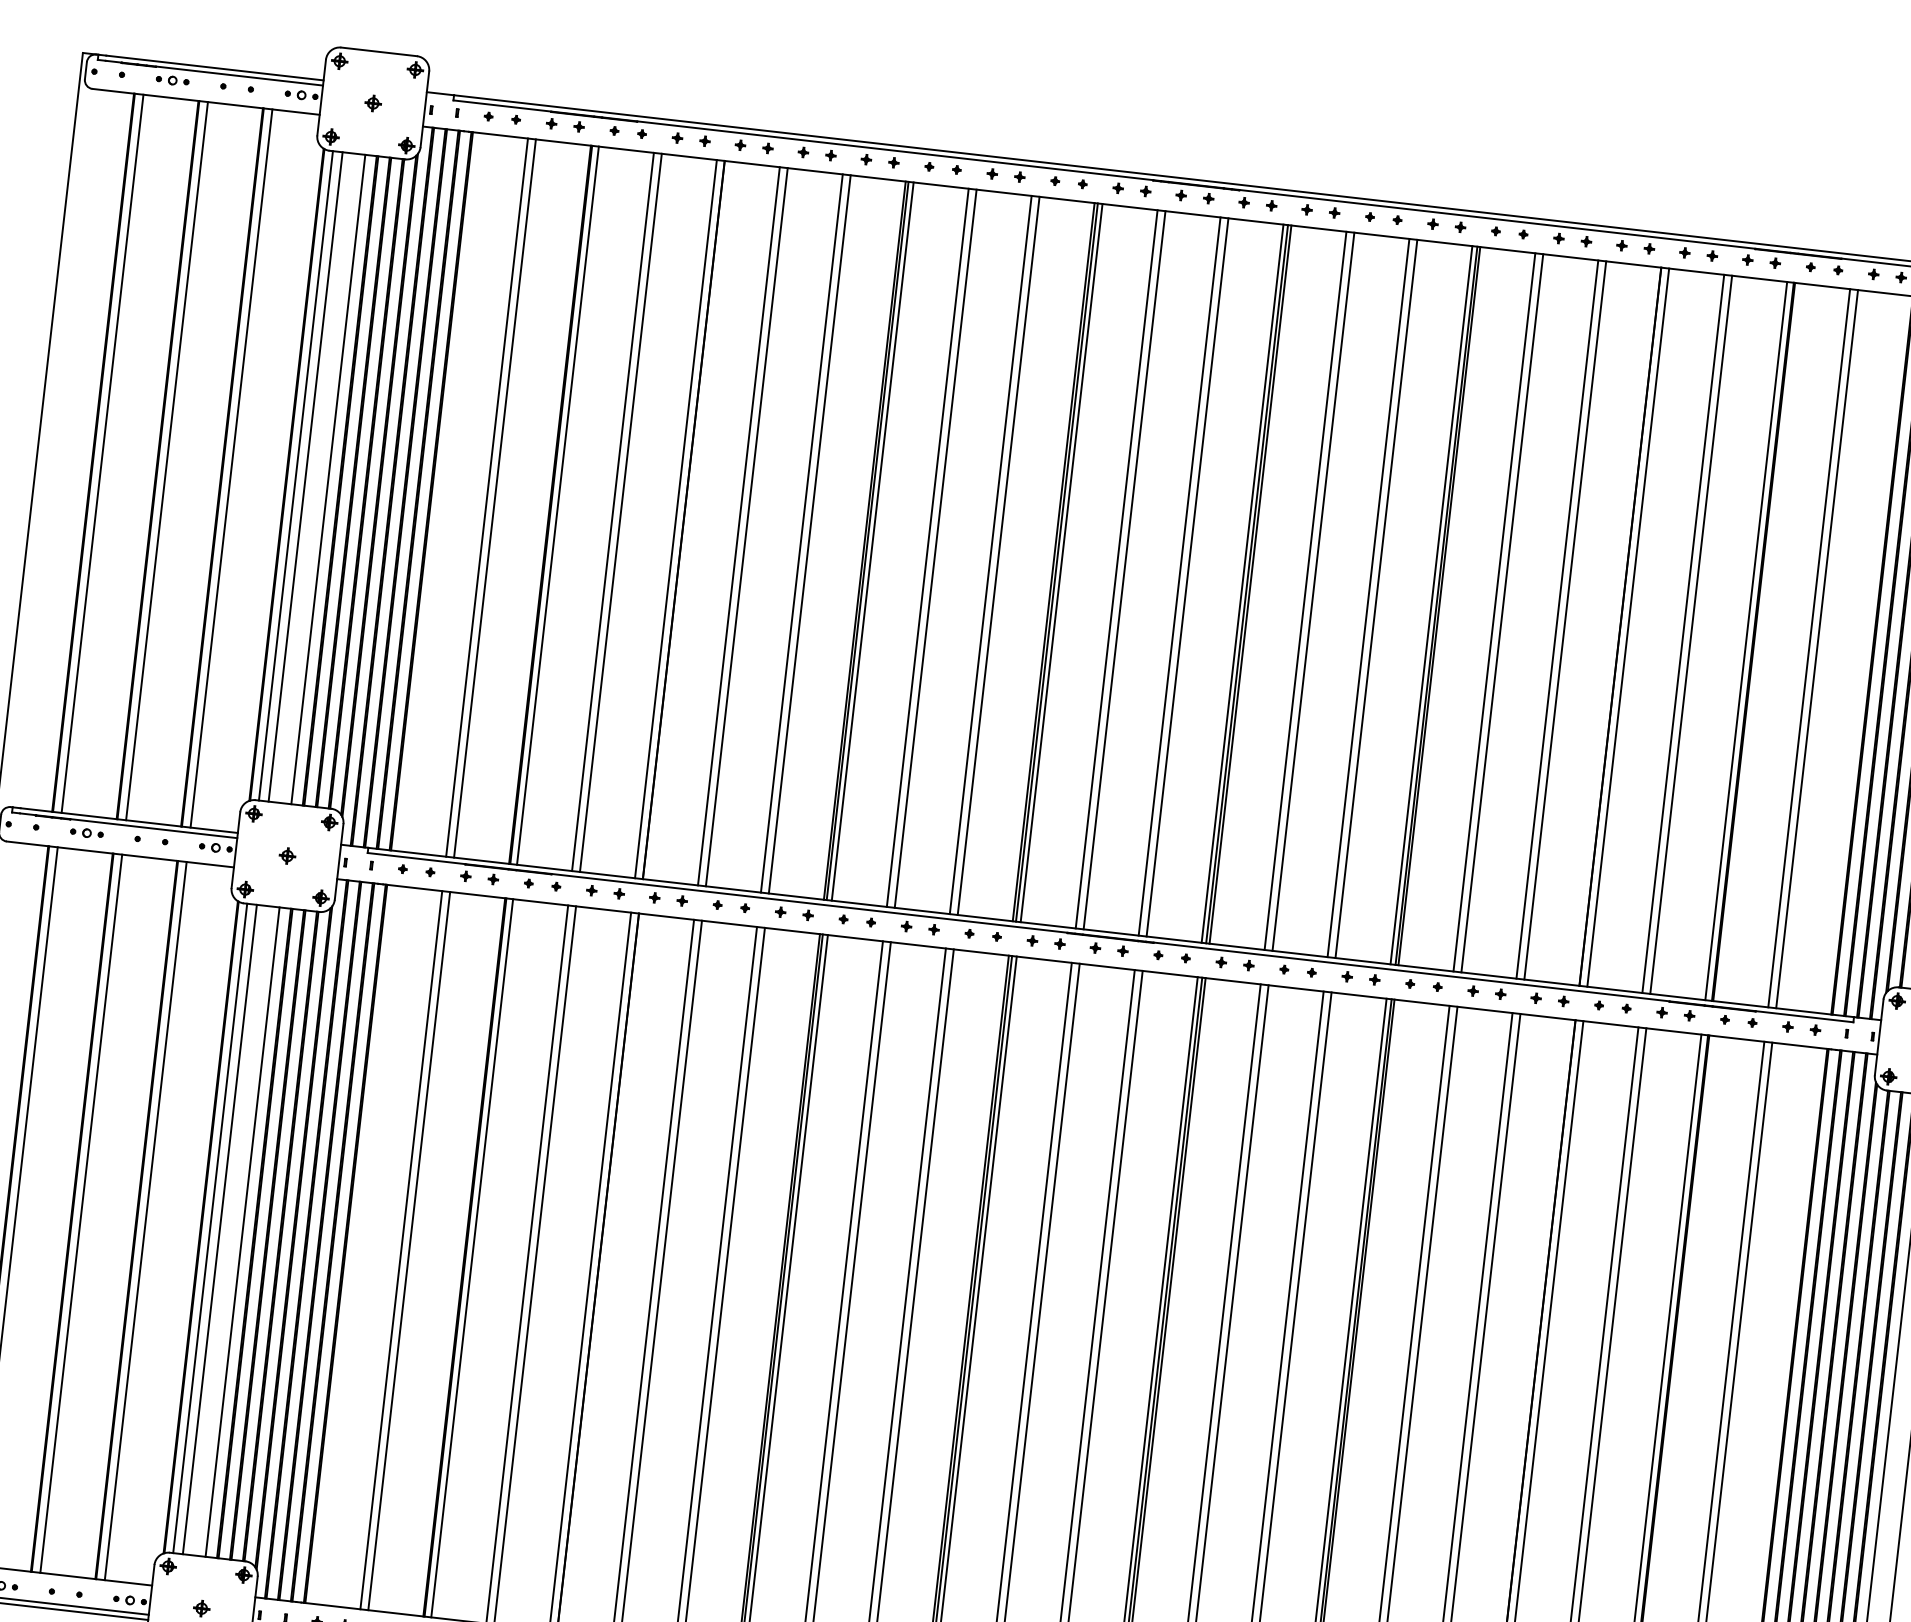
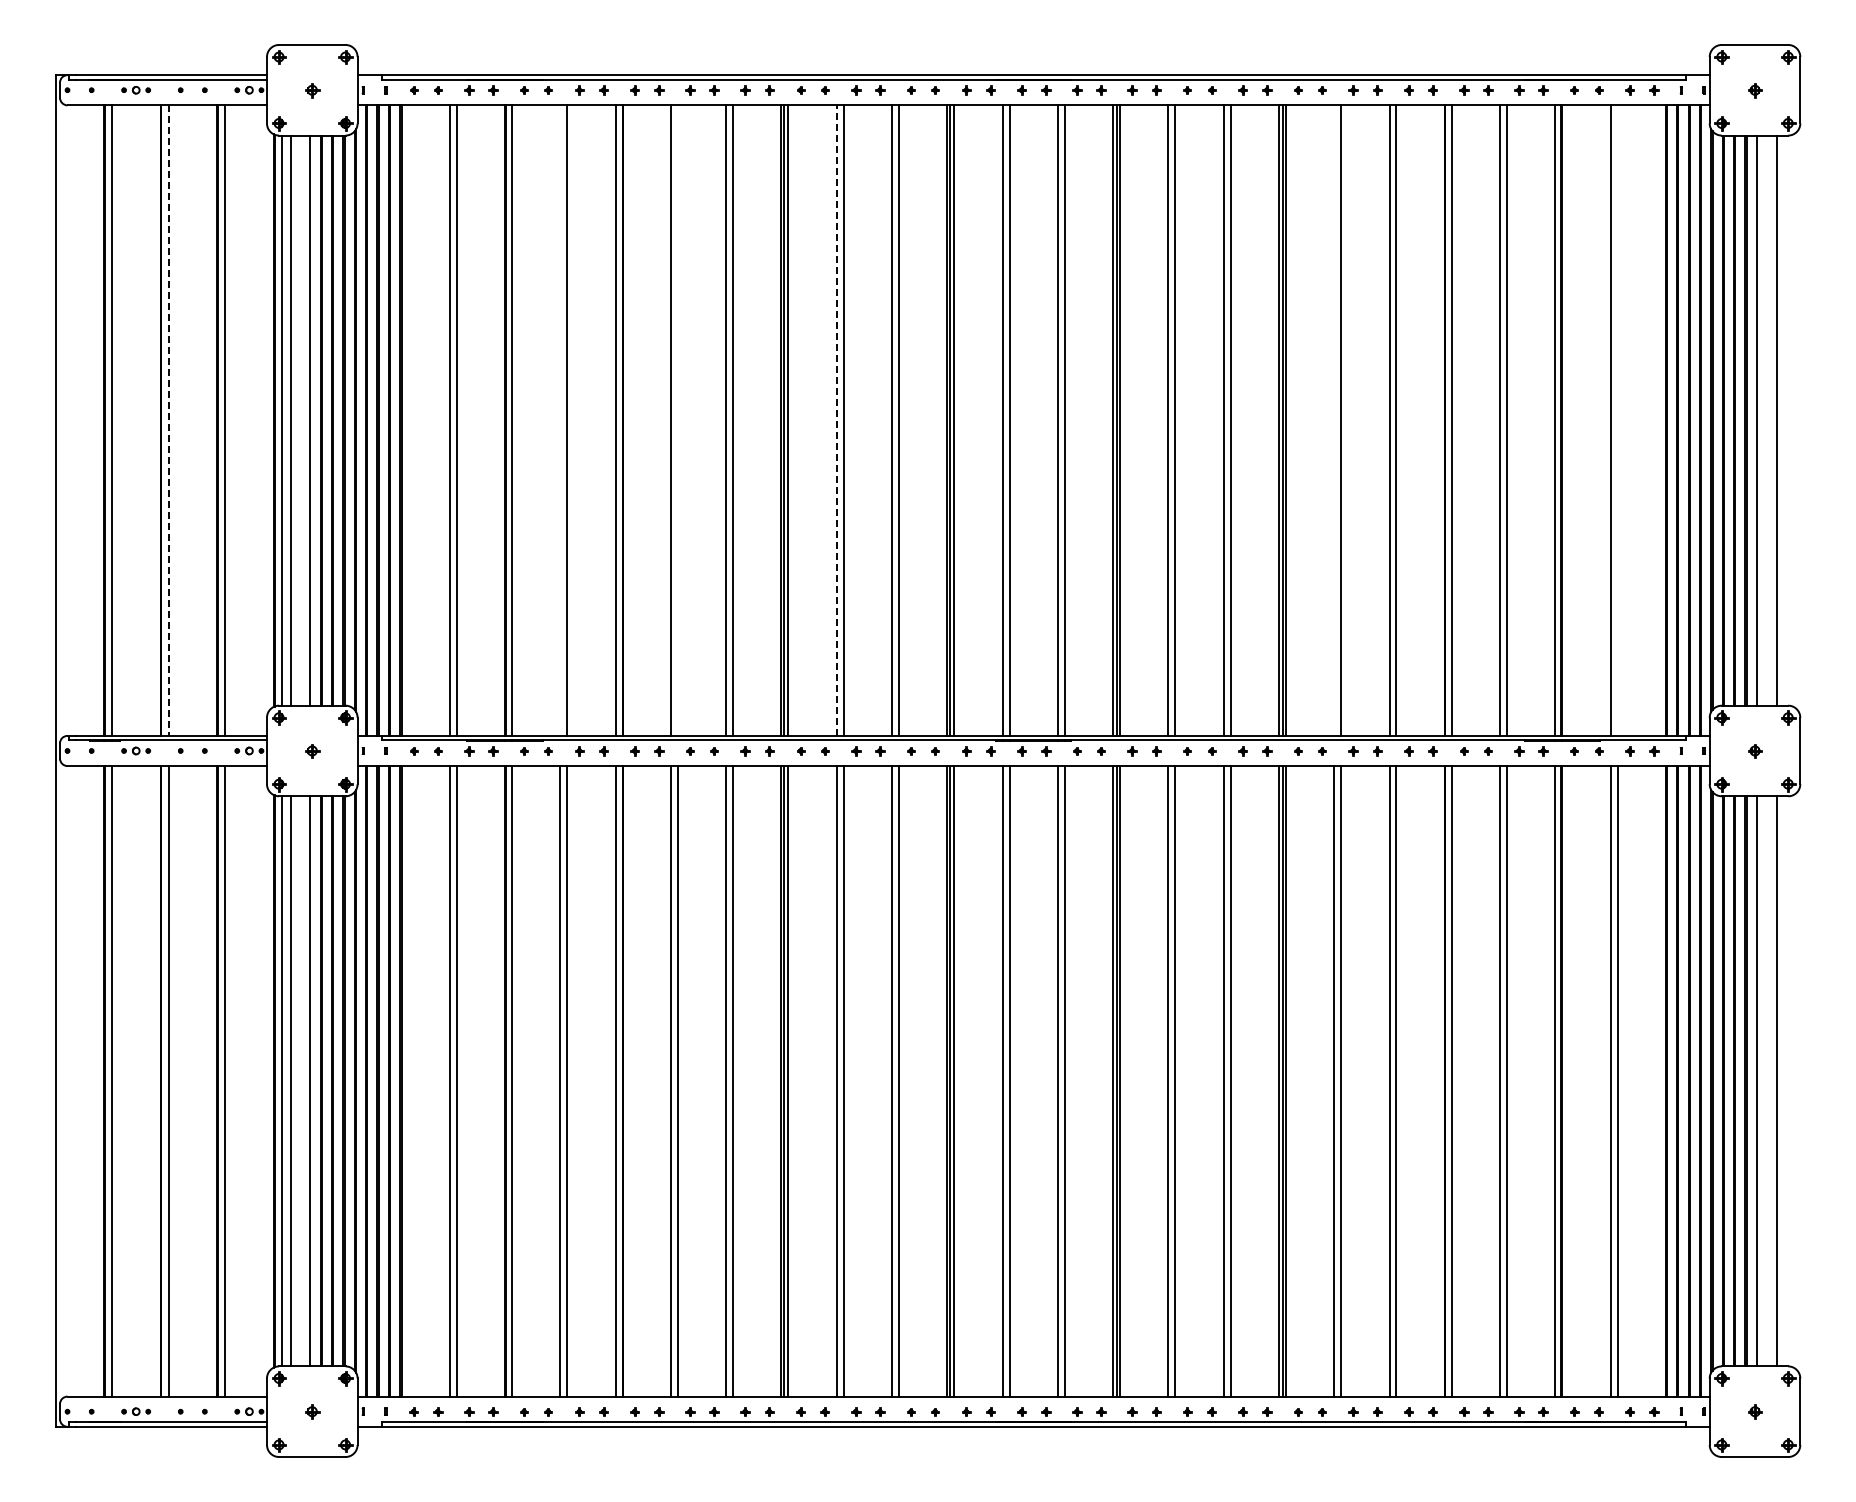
line: (166, 462) -> (168, 421), solid -> dashed
line: (613, 511) -> (560, 420), removed
line: (746, 527) -> (677, 420), removed
line: (927, 547) -> (836, 420), solid -> dashed
line: (1494, 612) -> (1334, 420), removed
line: (1817, 649) -> (1617, 420), removed

